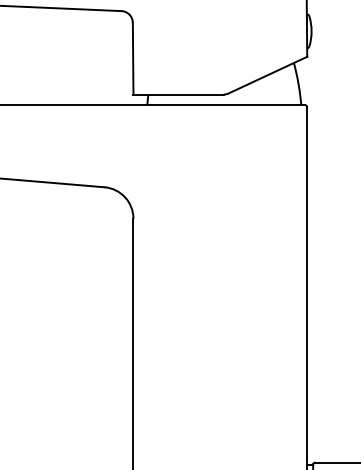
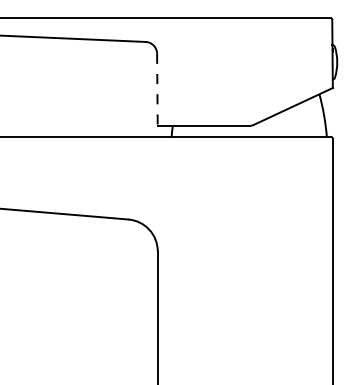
line: (133, 58) -> (157, 89), solid -> dashed

